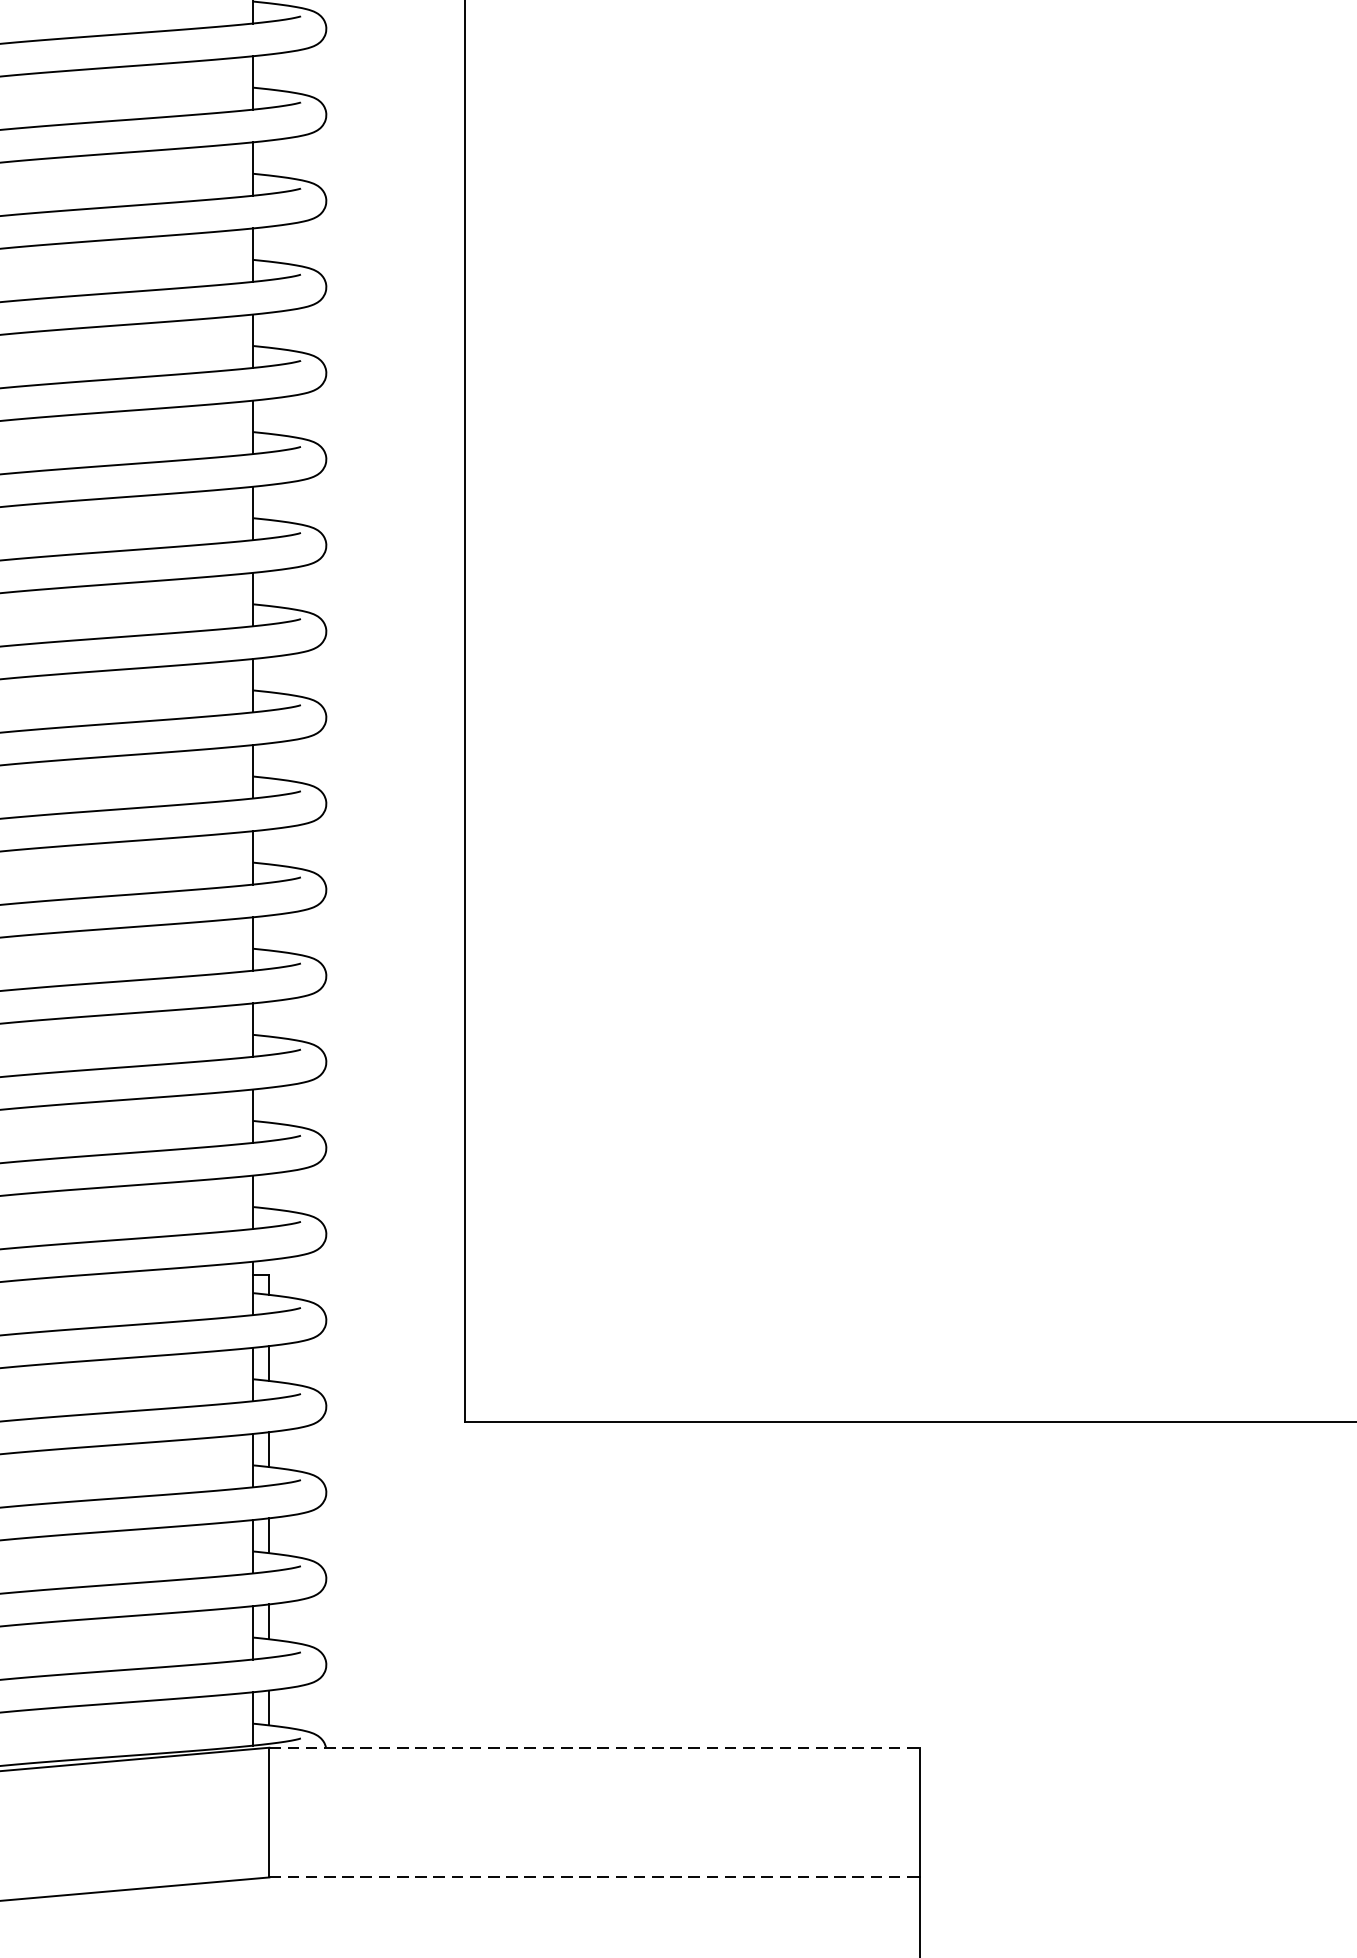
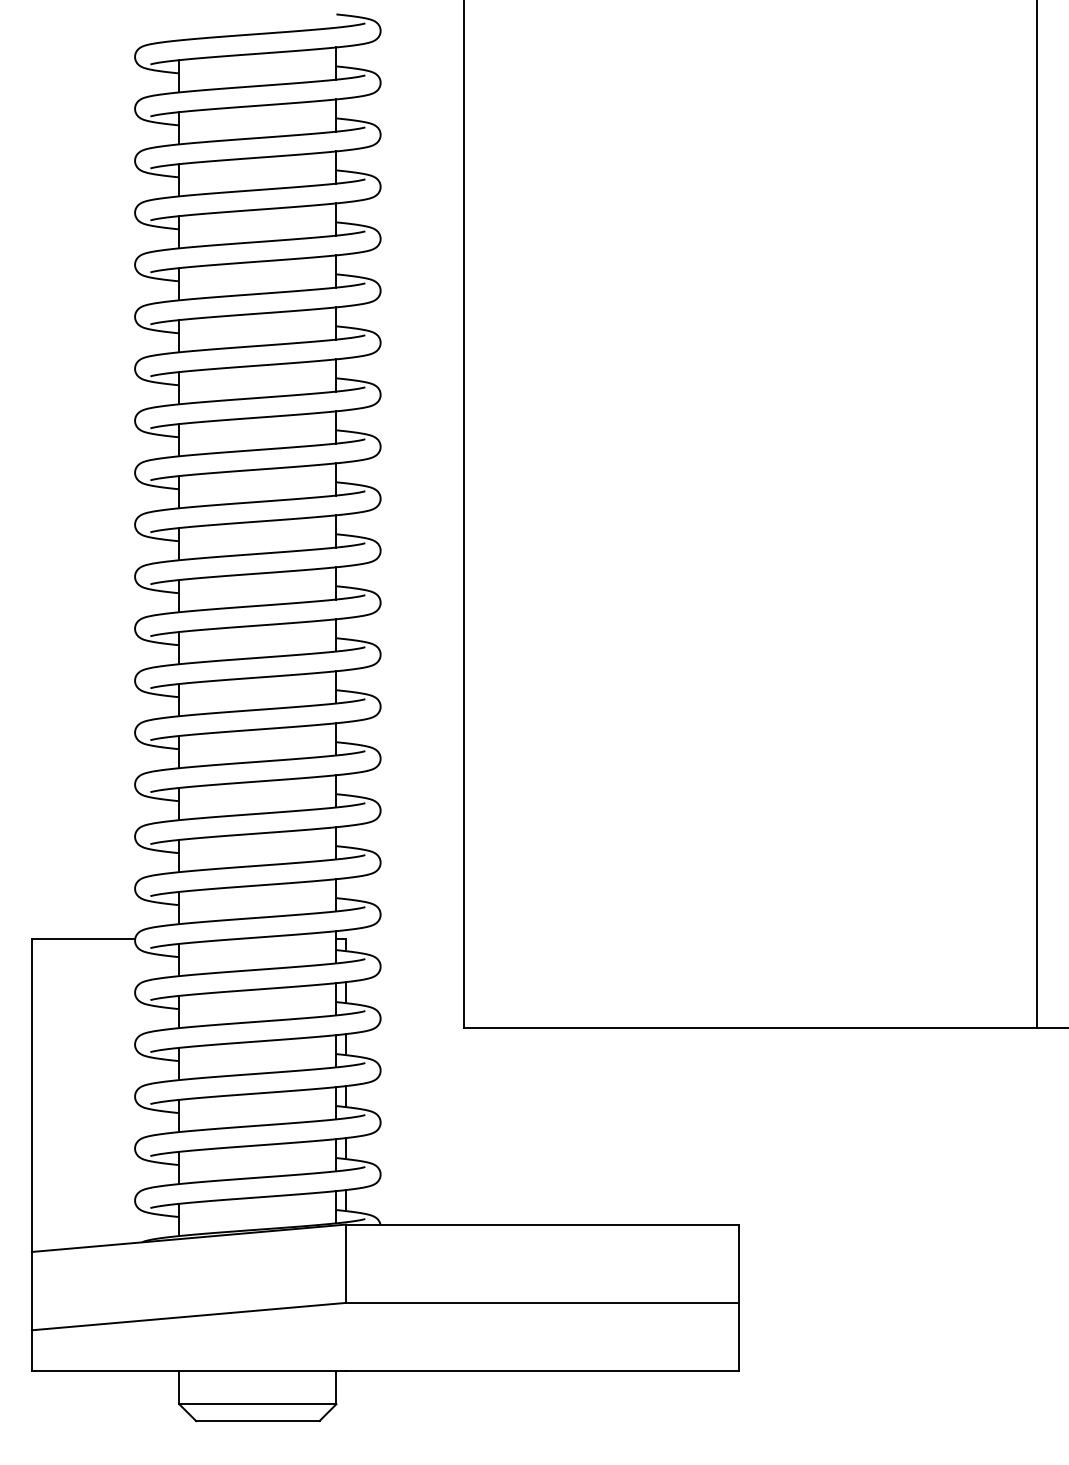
line: (596, 1747) -> (543, 1224), dashed -> solid
line: (596, 1876) -> (543, 1302), dashed -> solid

